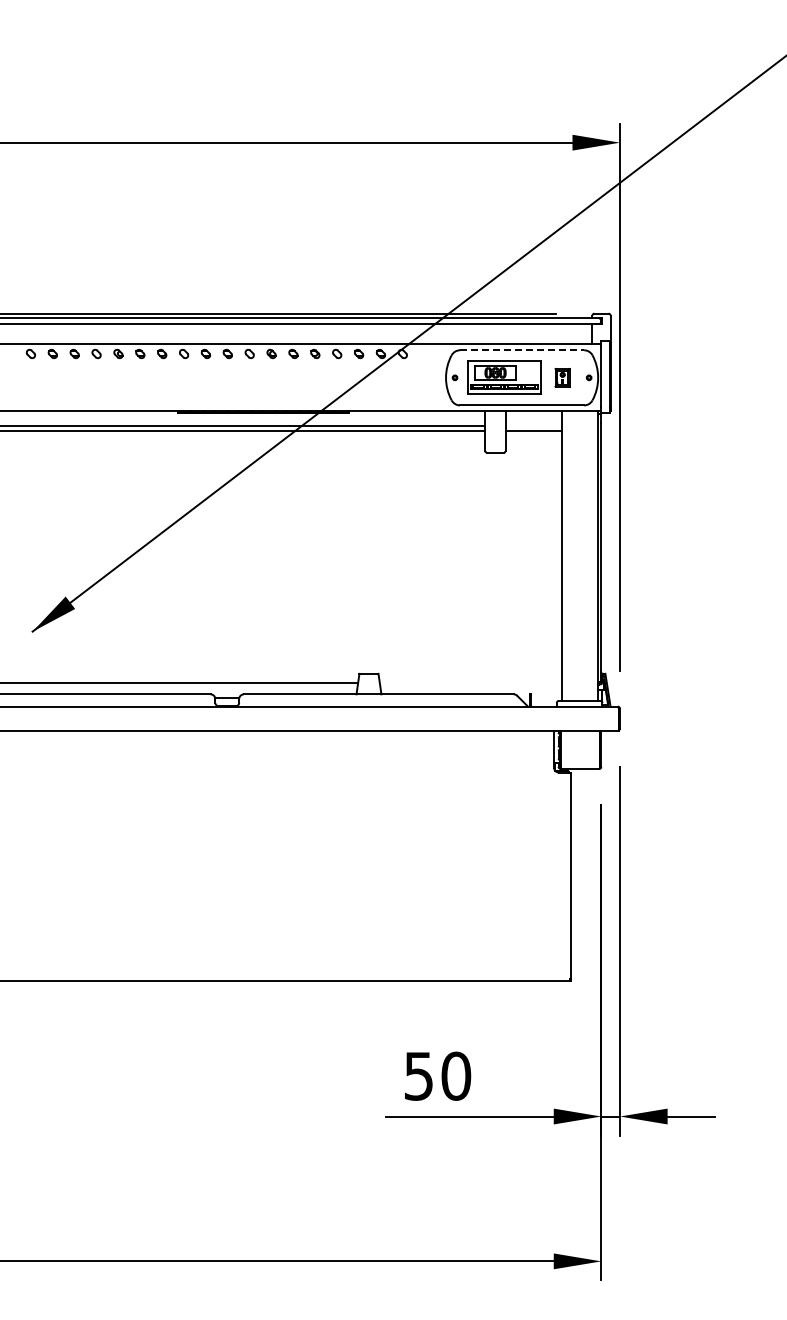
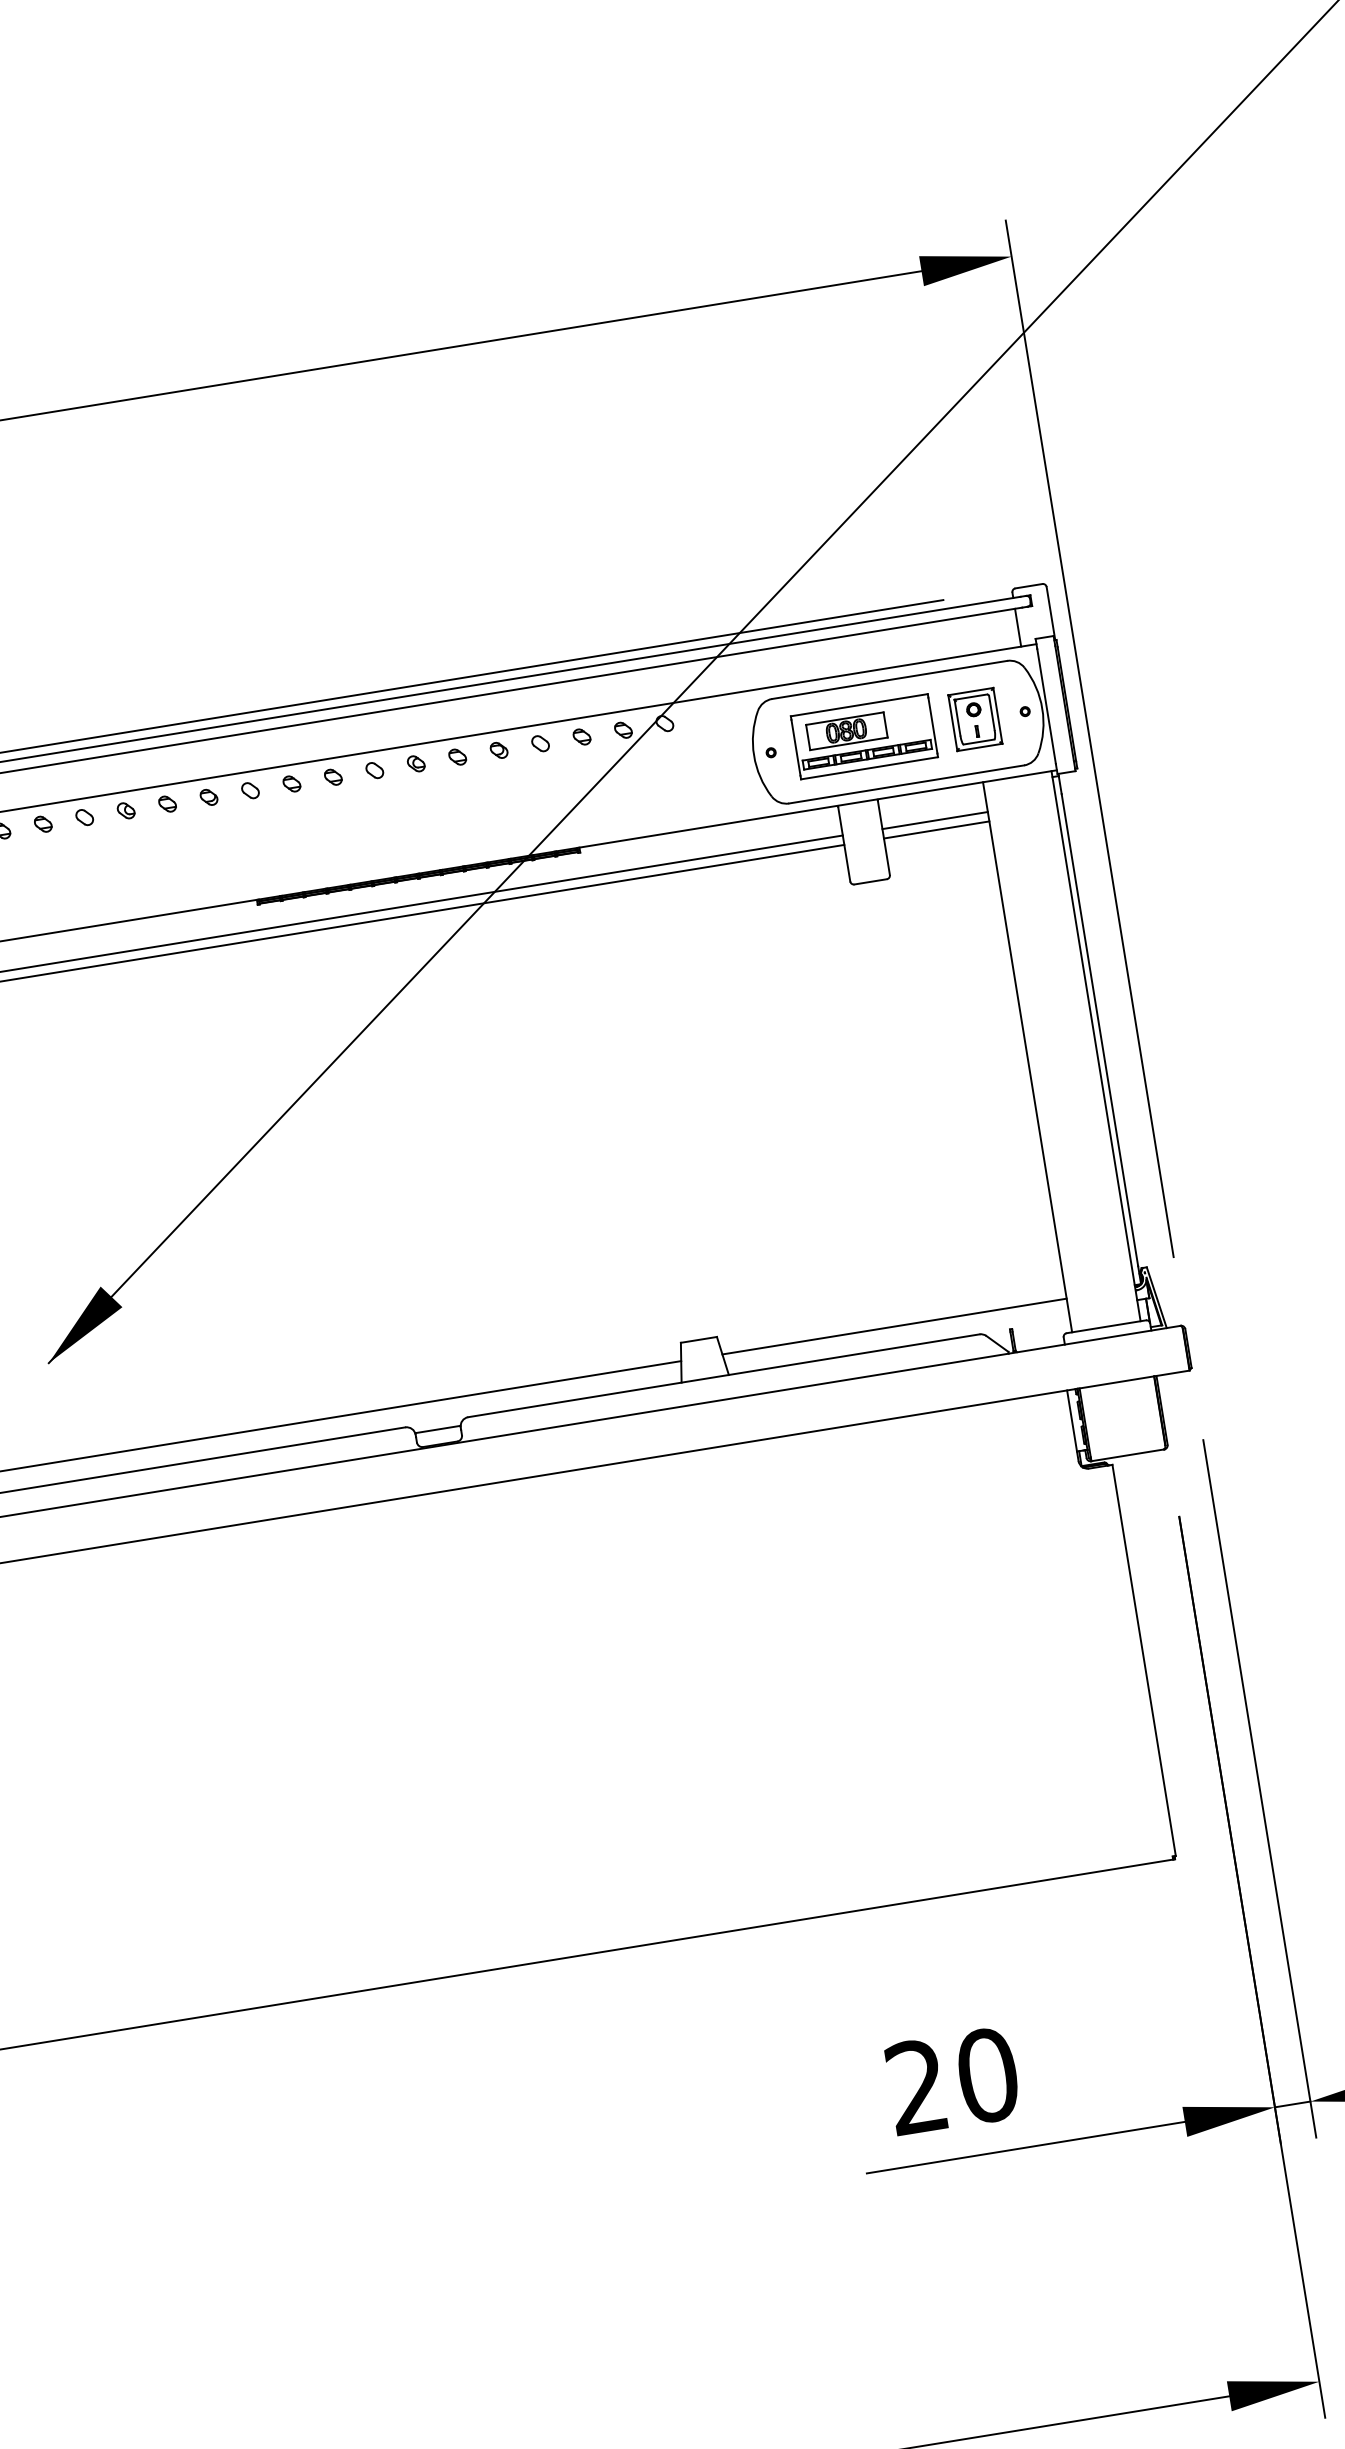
line: (522, 350) -> (890, 680), dashed -> solid
part: (562, 377) -> (974, 719), size x1.67
line: (533, 426) -> (934, 820), added
line: (470, 683) -> (894, 1327), added
text: (418, 1075) -> (915, 2085), 50 -> 20

